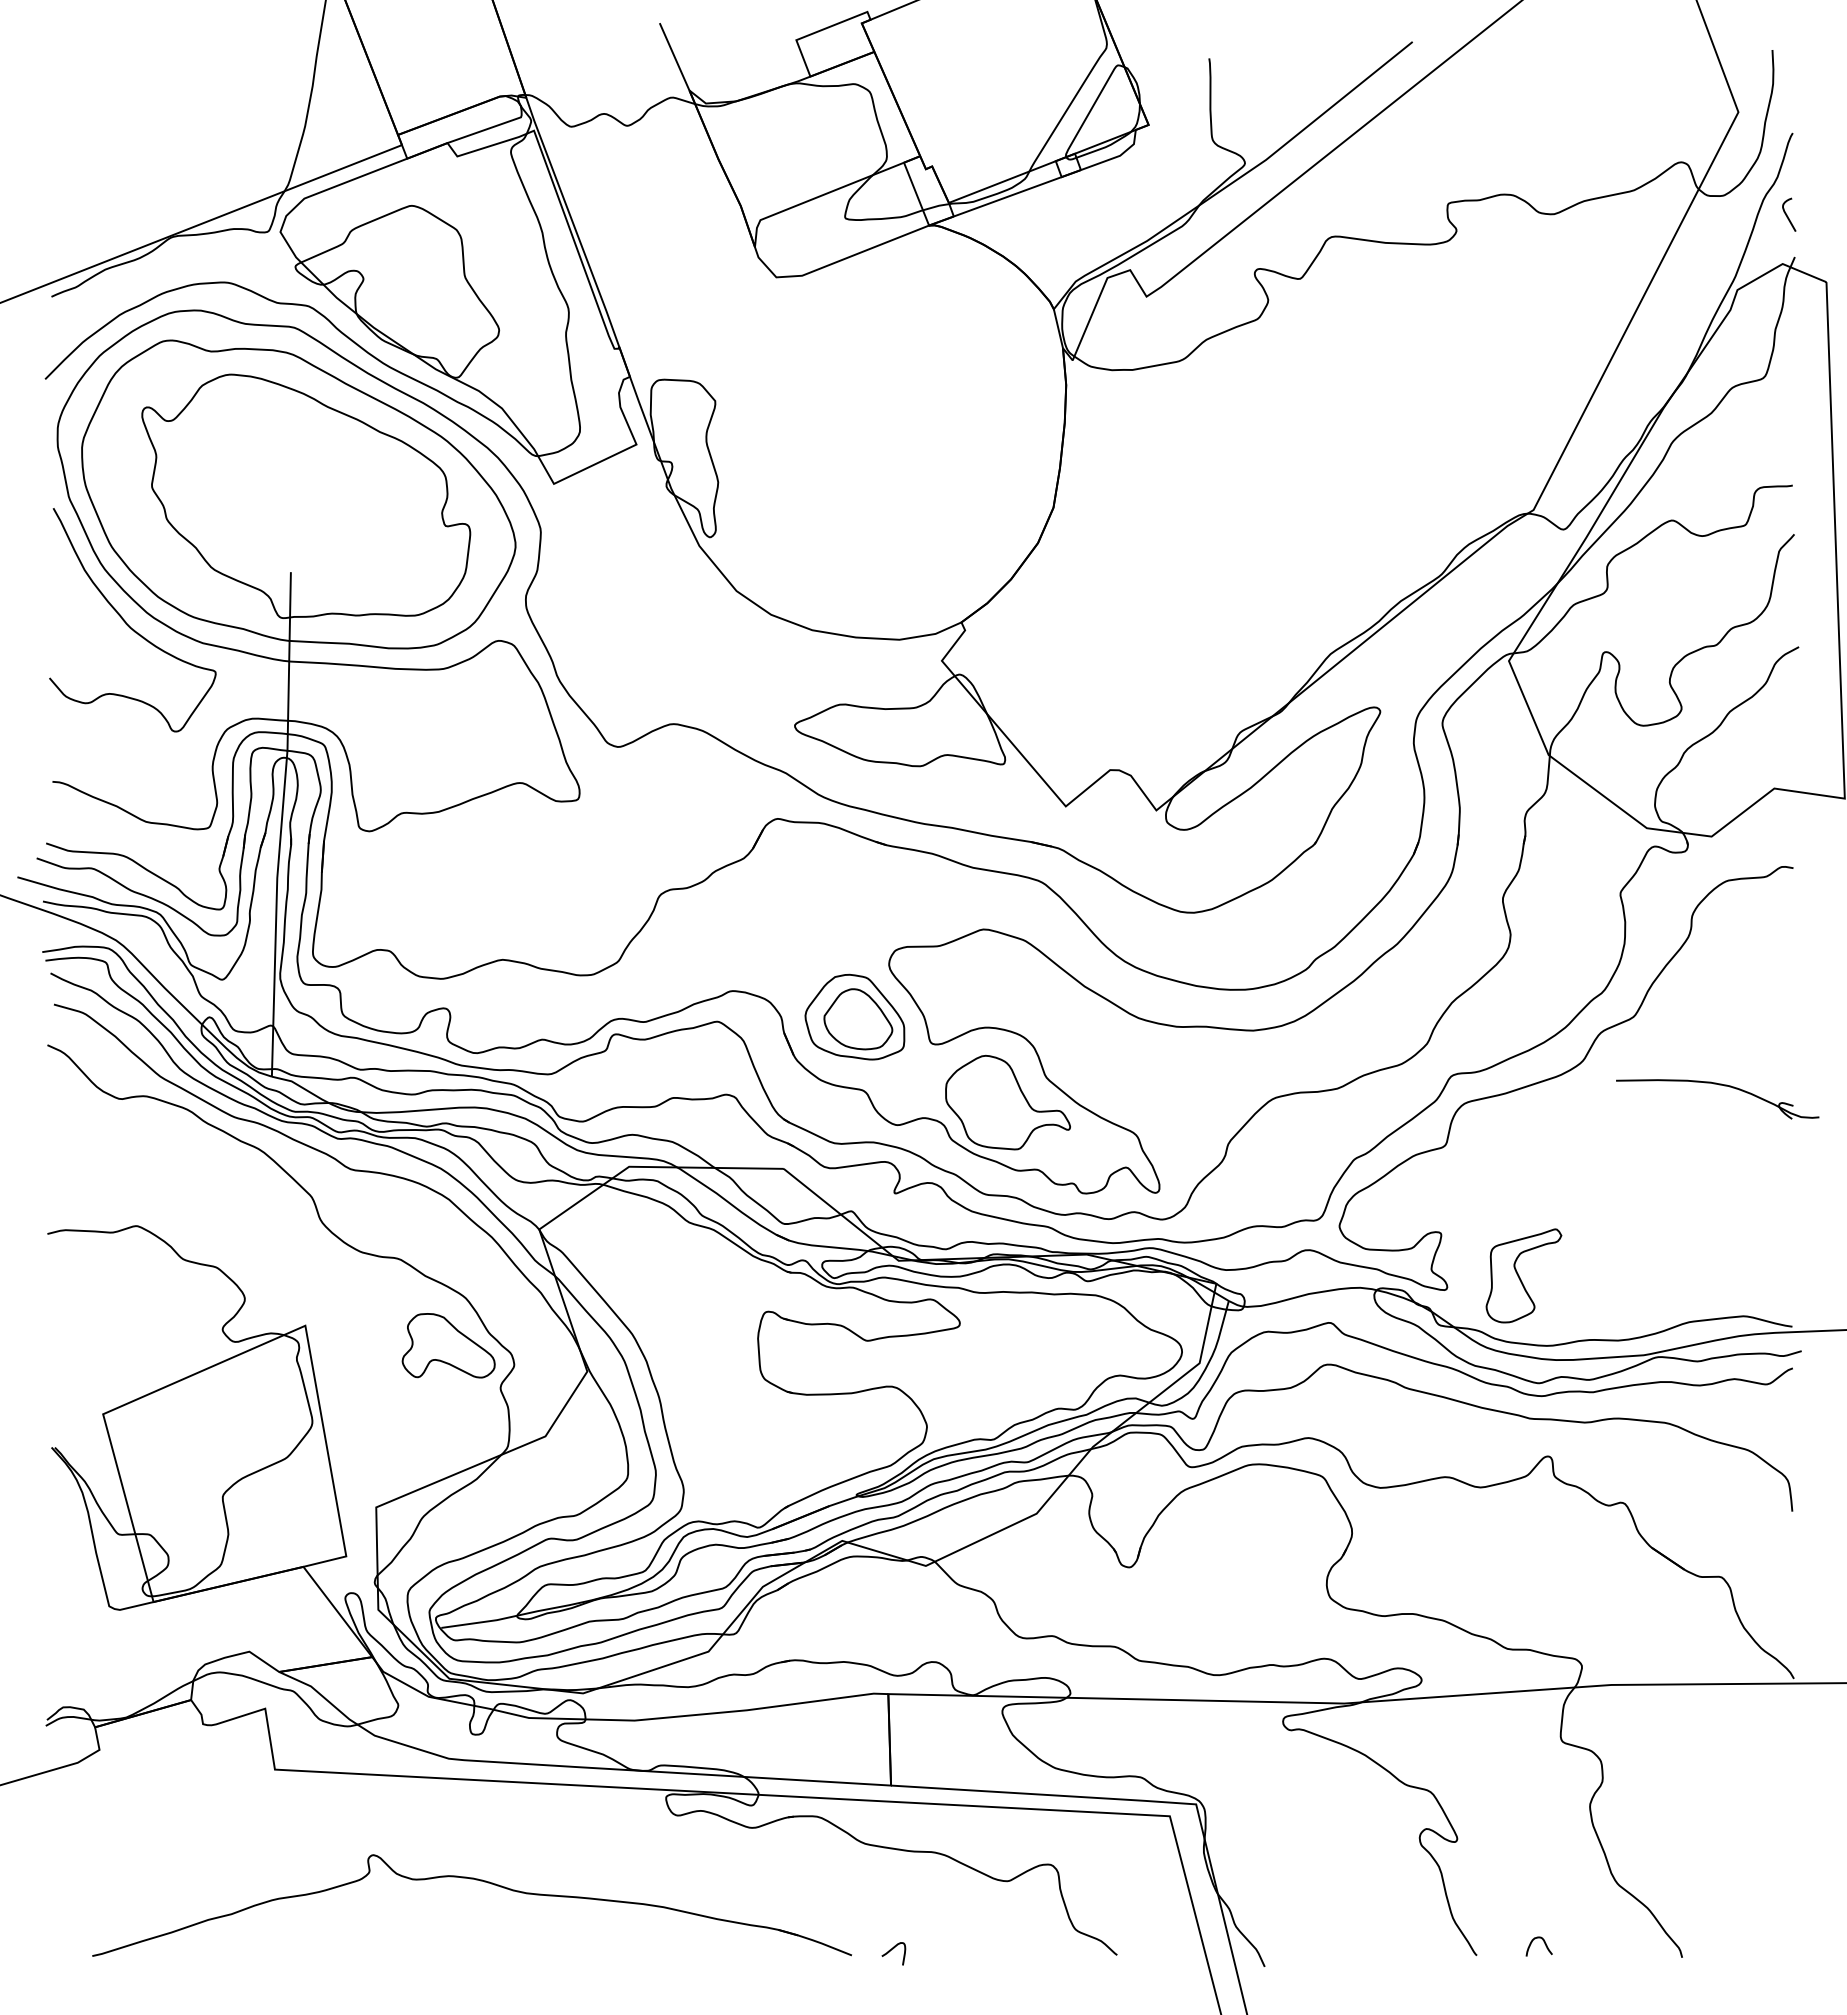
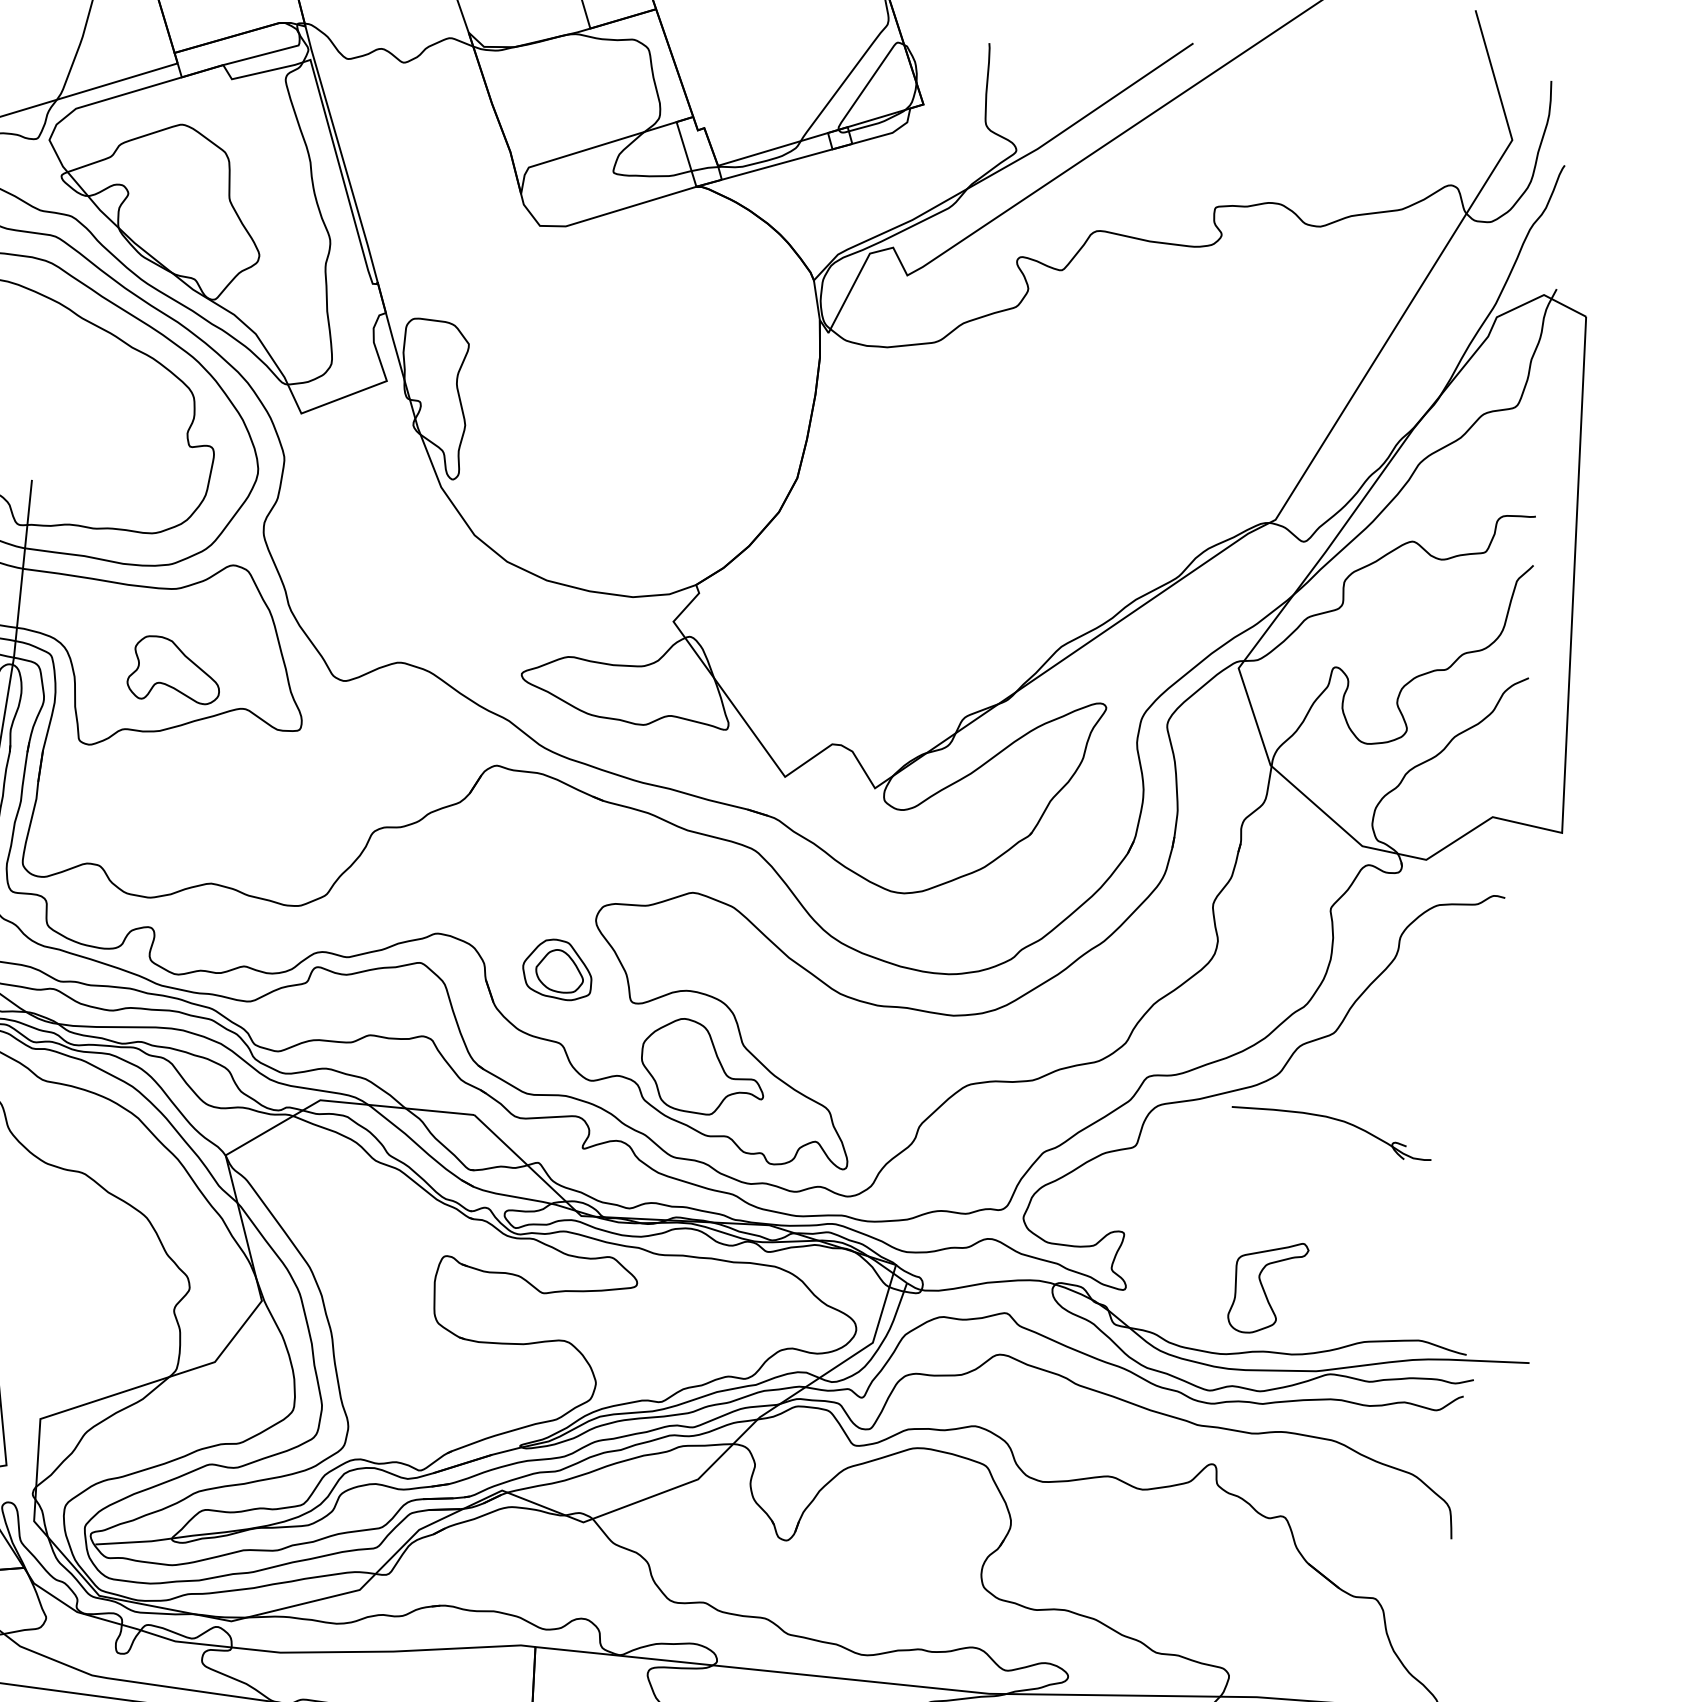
curve: (1787, 214) -> (1552, 246), removed
part: (854, 1016) -> (557, 968), size x0.7
part: (1719, 1085) -> (1334, 1120), moved
part: (1523, 1275) -> (1267, 1287), moved
part: (448, 1345) -> (174, 669), moved

